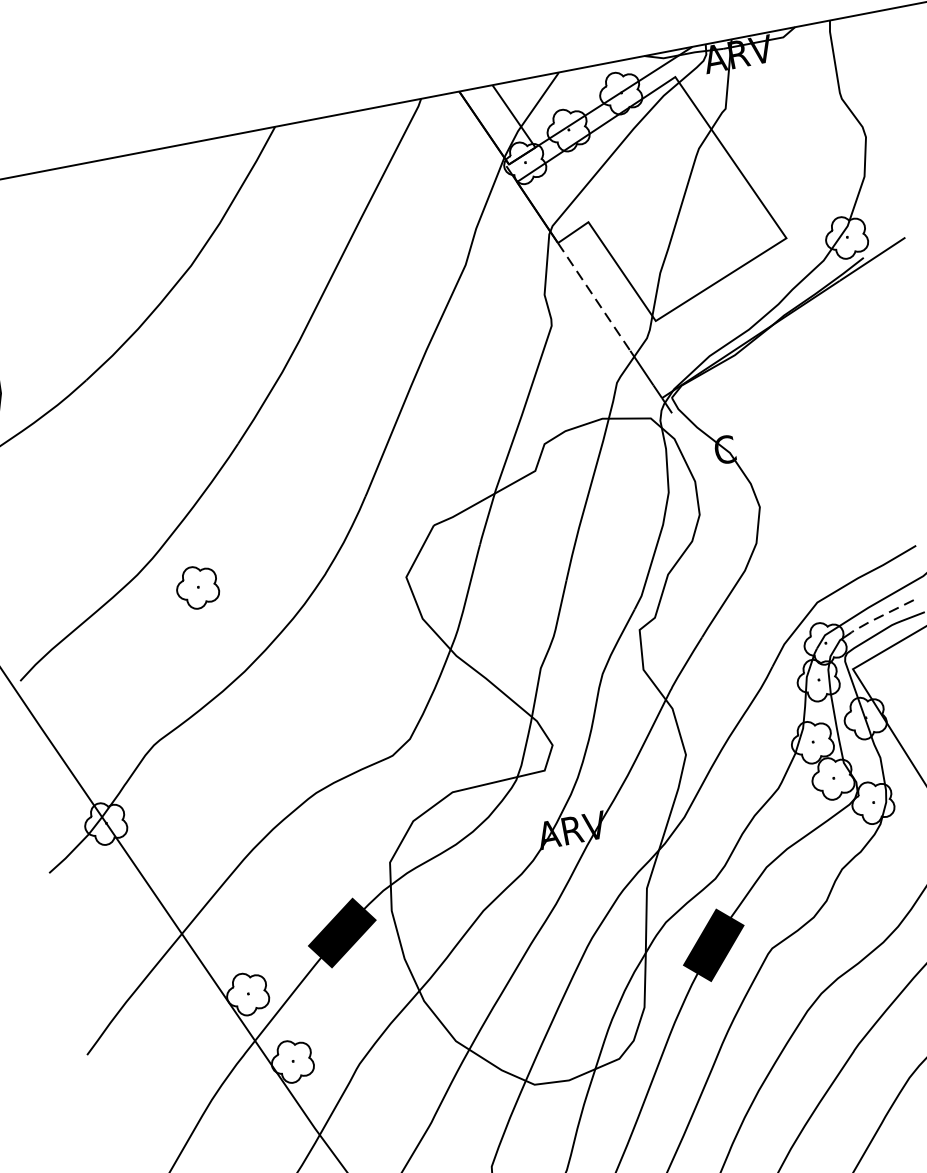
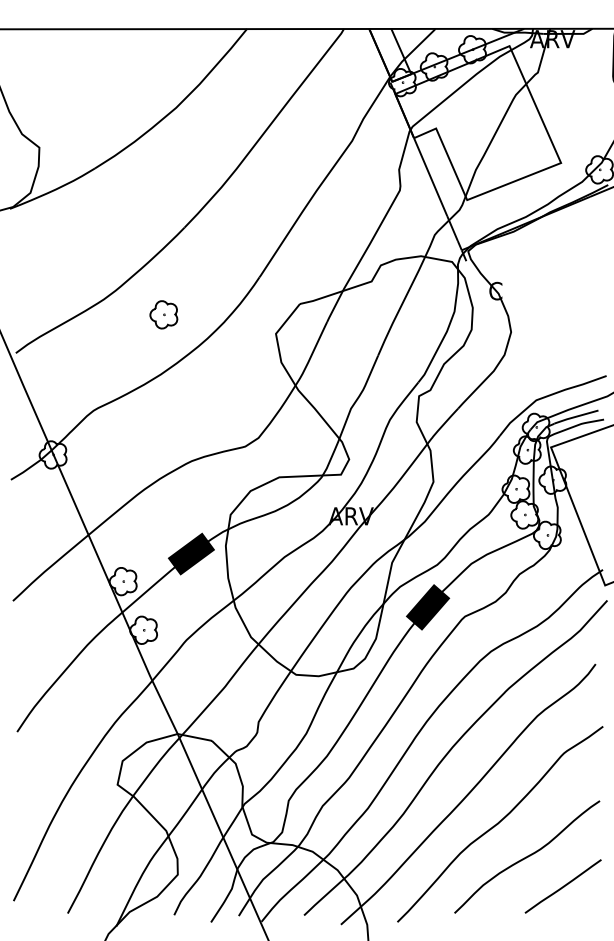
line: (594, 297) -> (430, 177), dashed -> solid
part: (196, 587) -> (163, 314), moved
line: (879, 617) -> (574, 417), dashed -> solid

